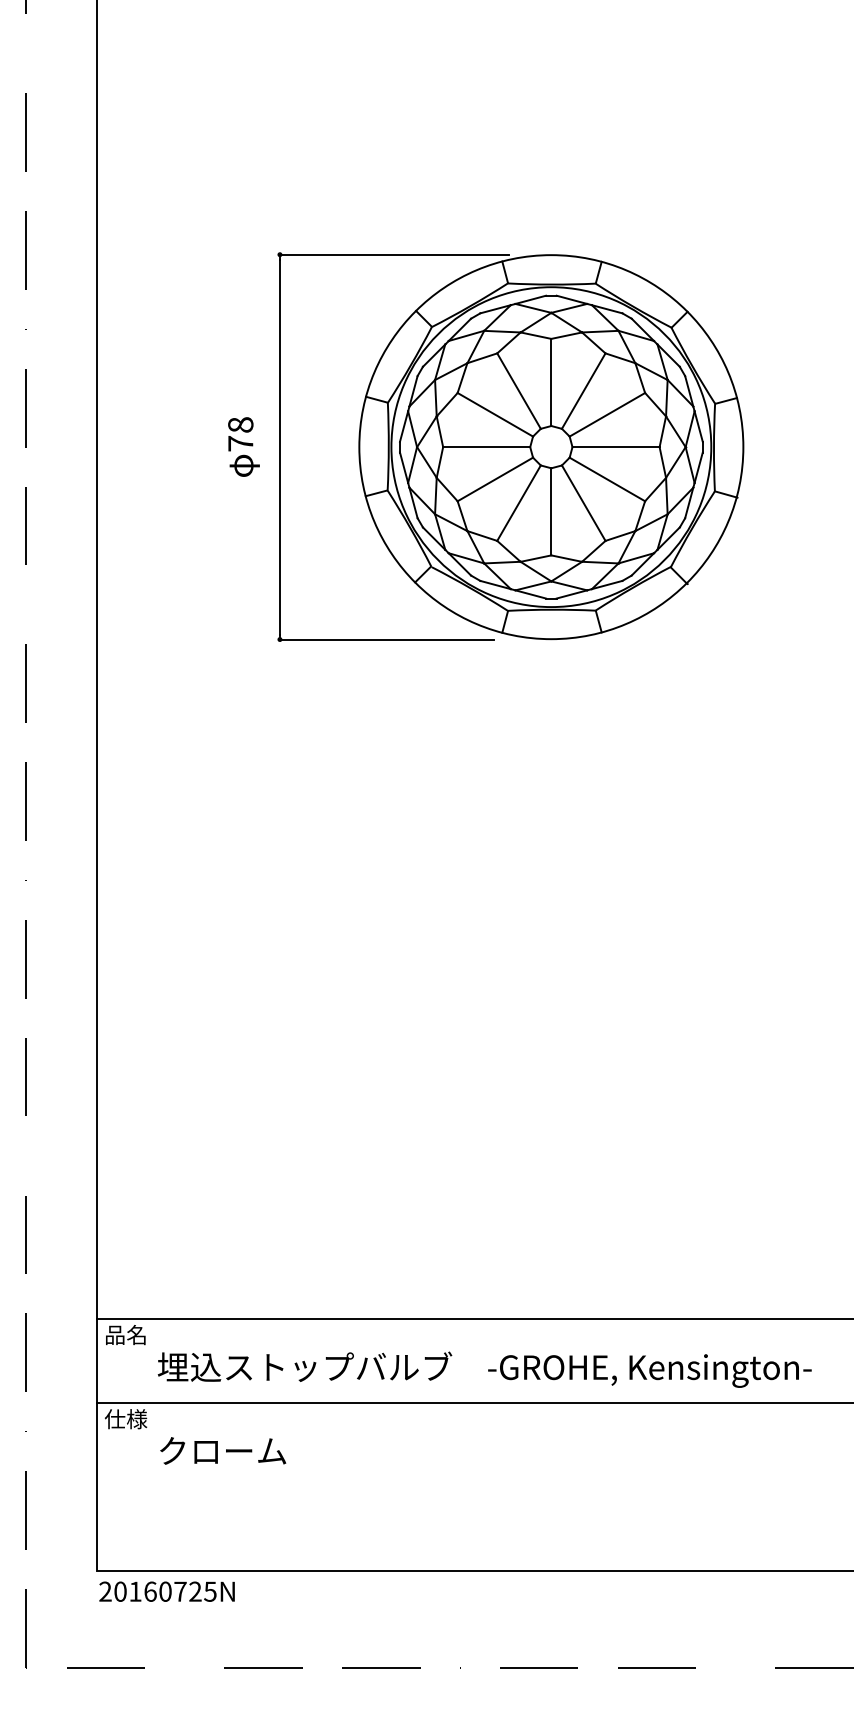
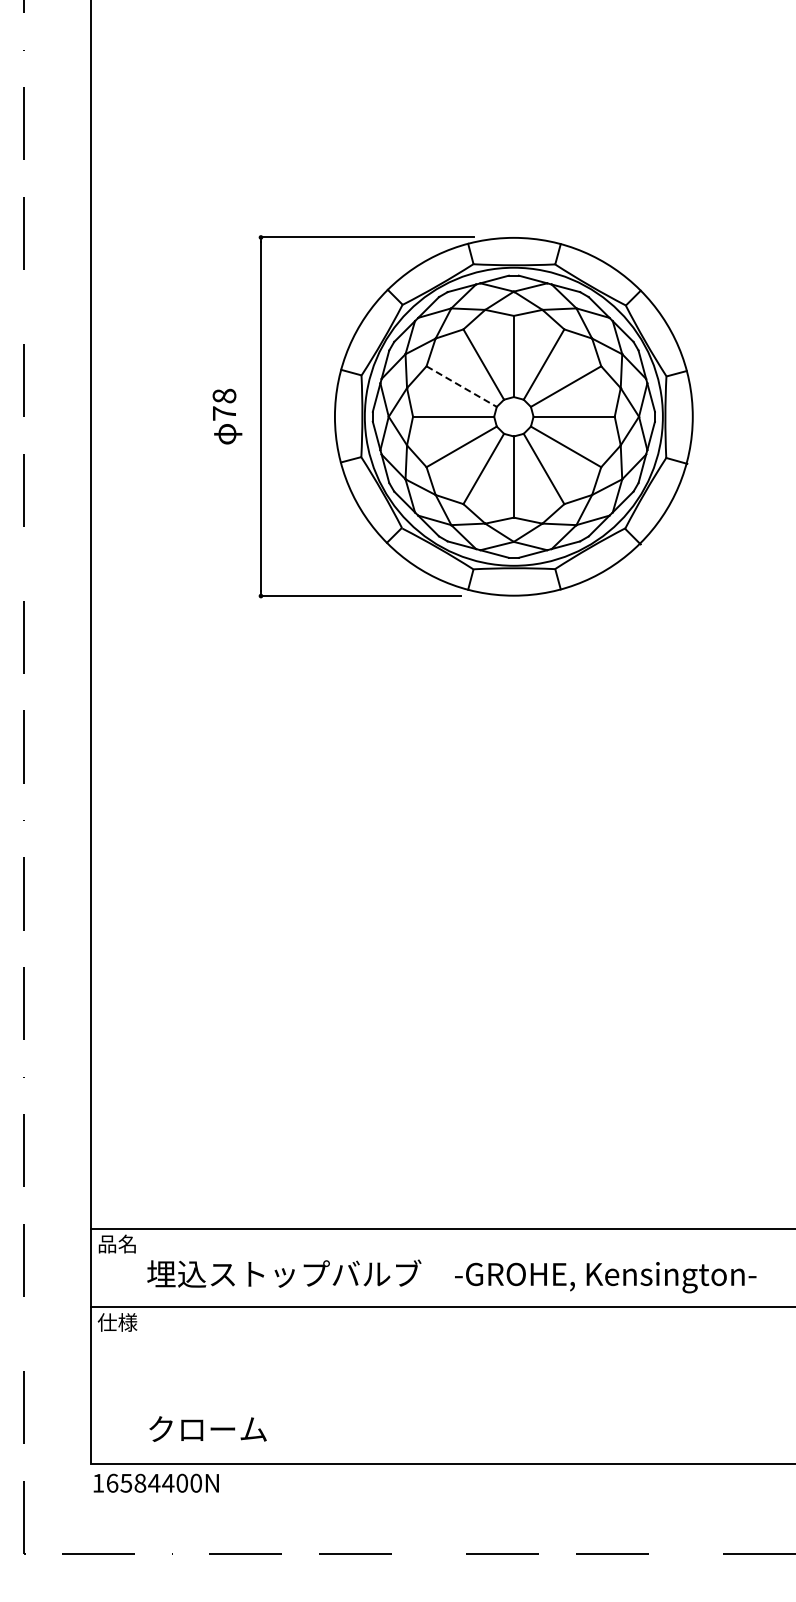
line: (495, 414) -> (461, 386), solid -> dashed
text: (222, 1450) -> (207, 1428), moved
text: (157, 1590) -> (146, 1482), 20160725N -> 16584400N

